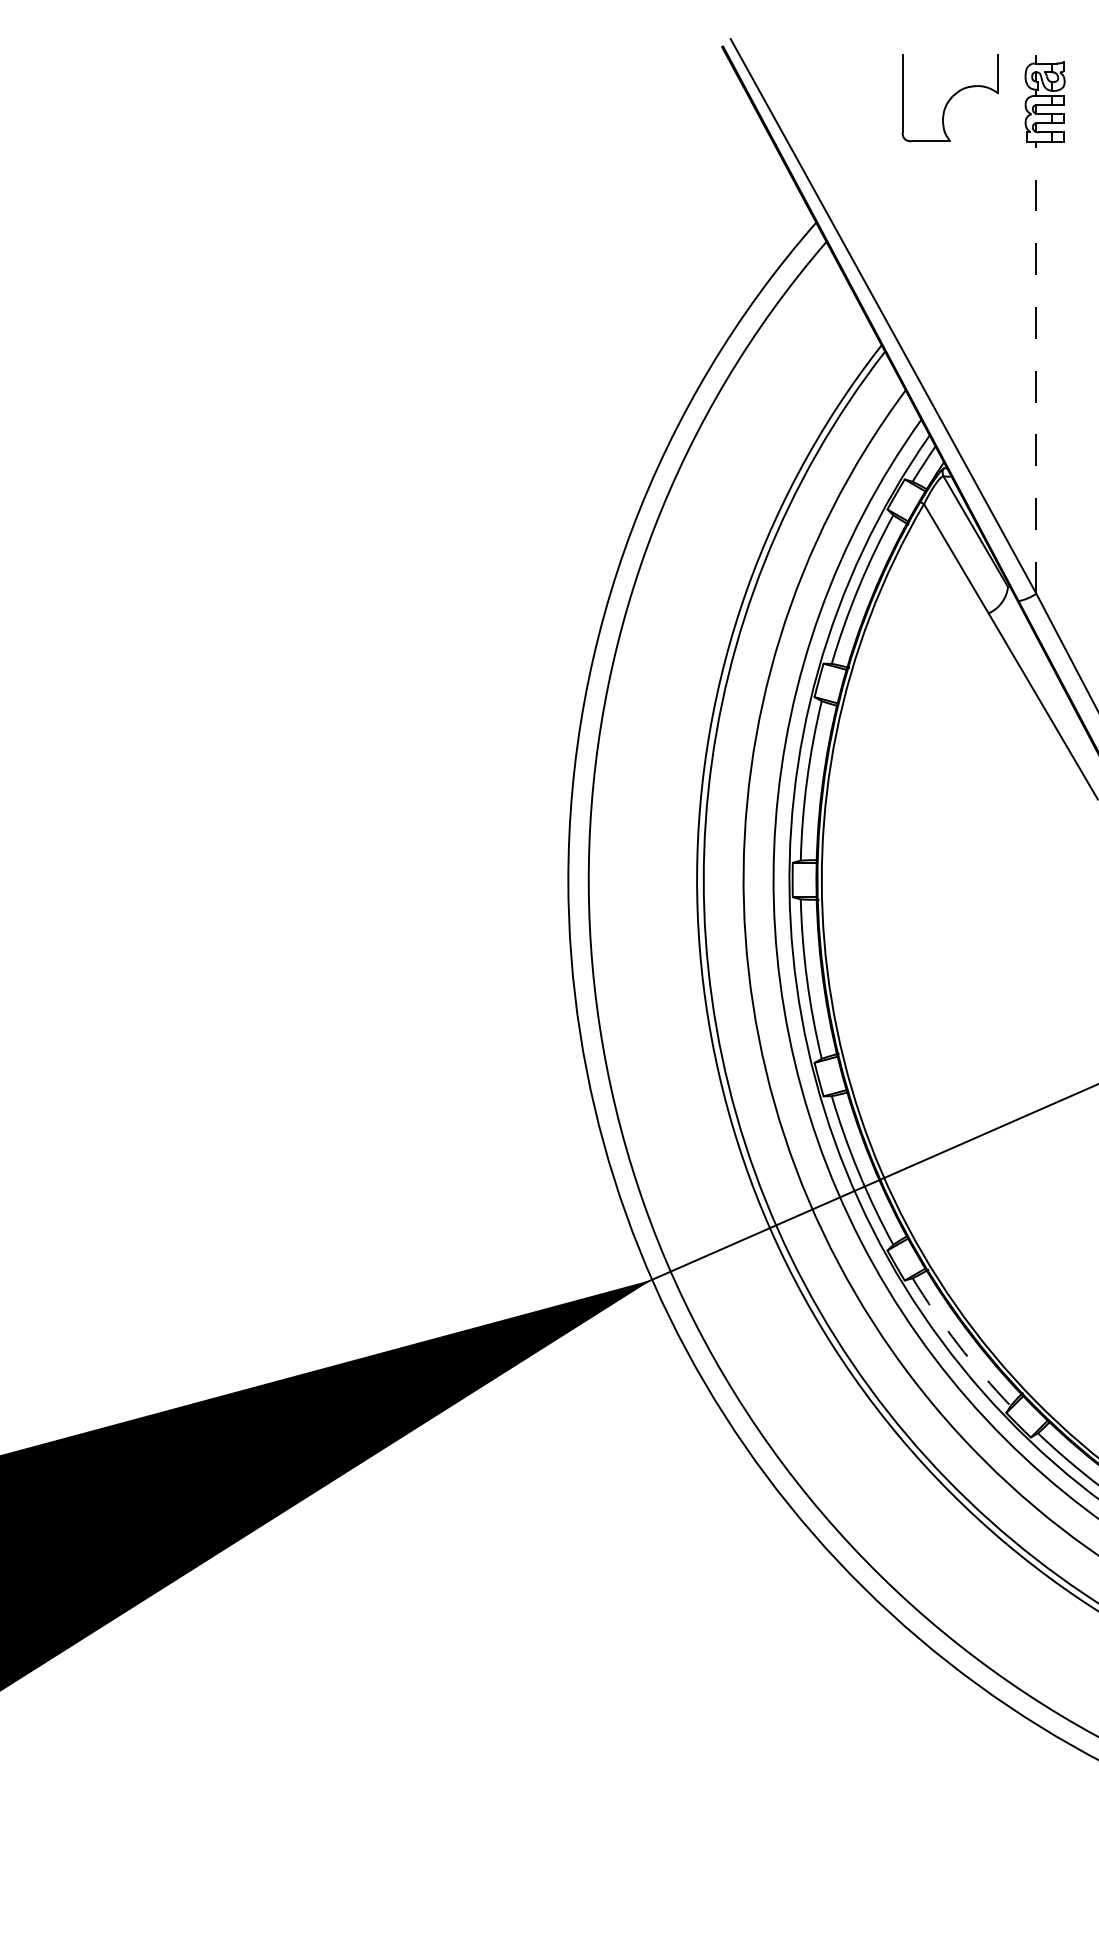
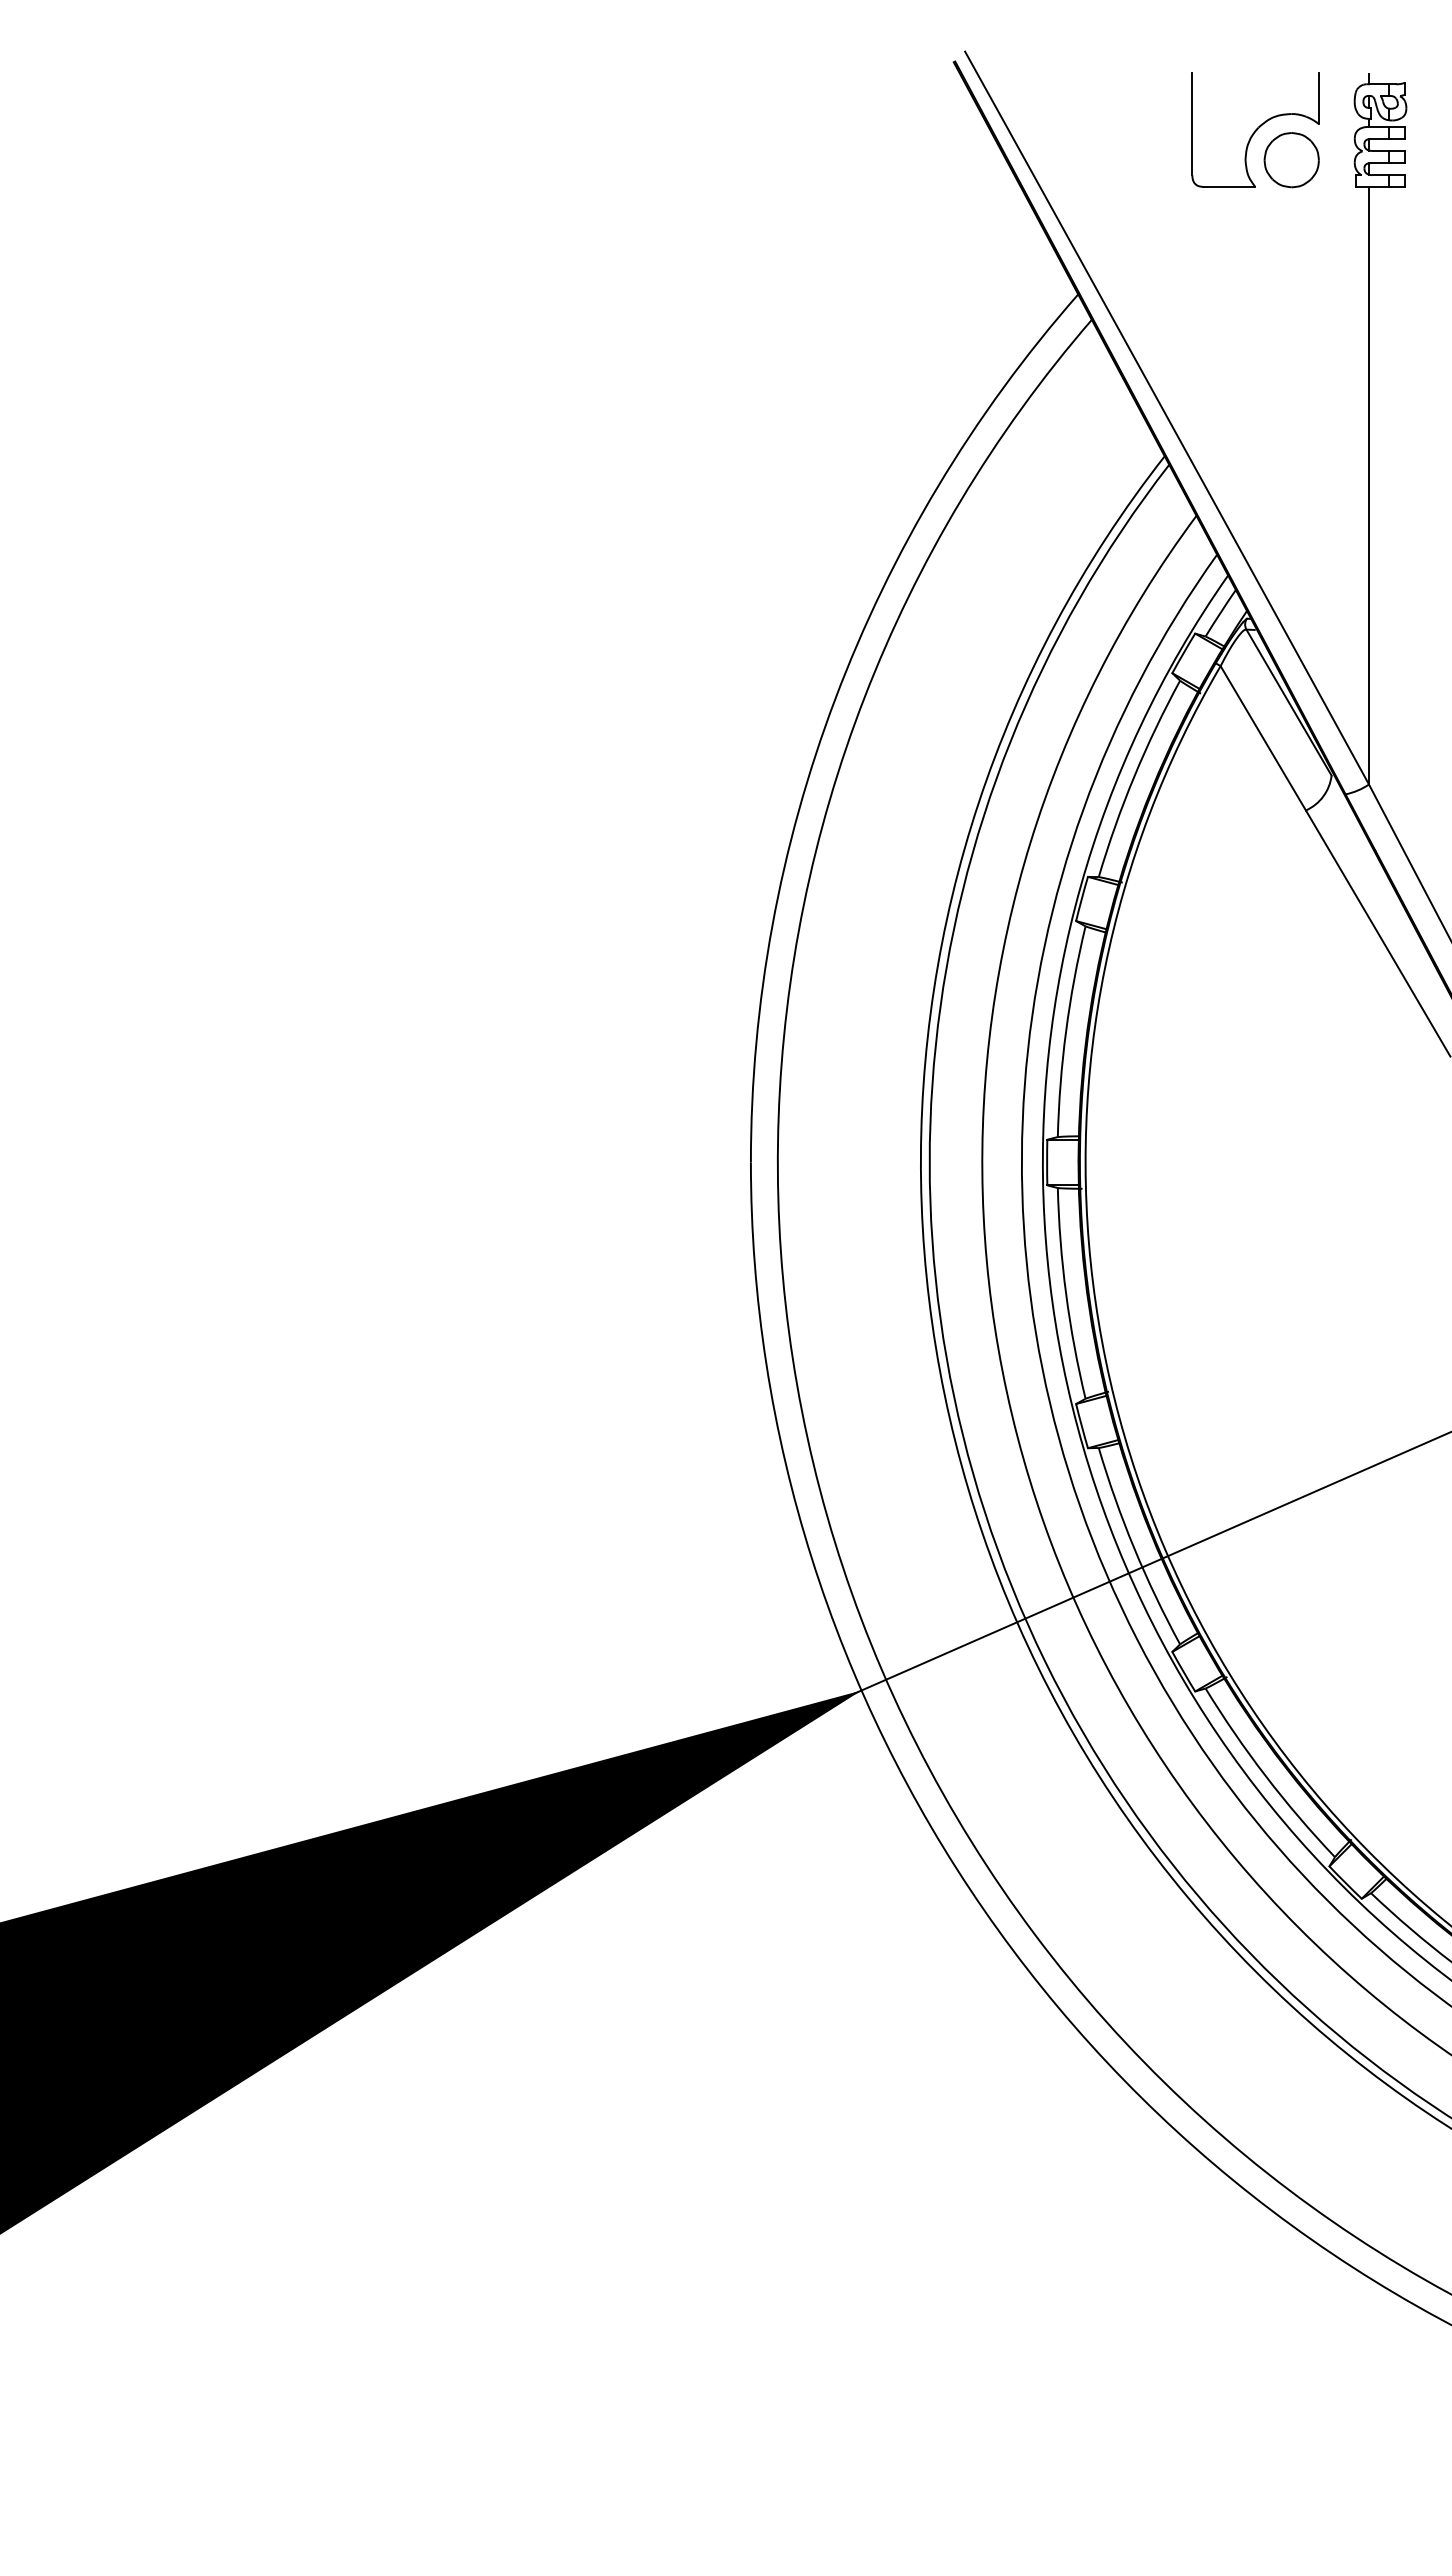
part: (977, 121) -> (1291, 160), added
line: (1036, 367) -> (1368, 485), dashed -> solid
arc: (958, 1344) -> (1265, 1776), dashed -> solid

